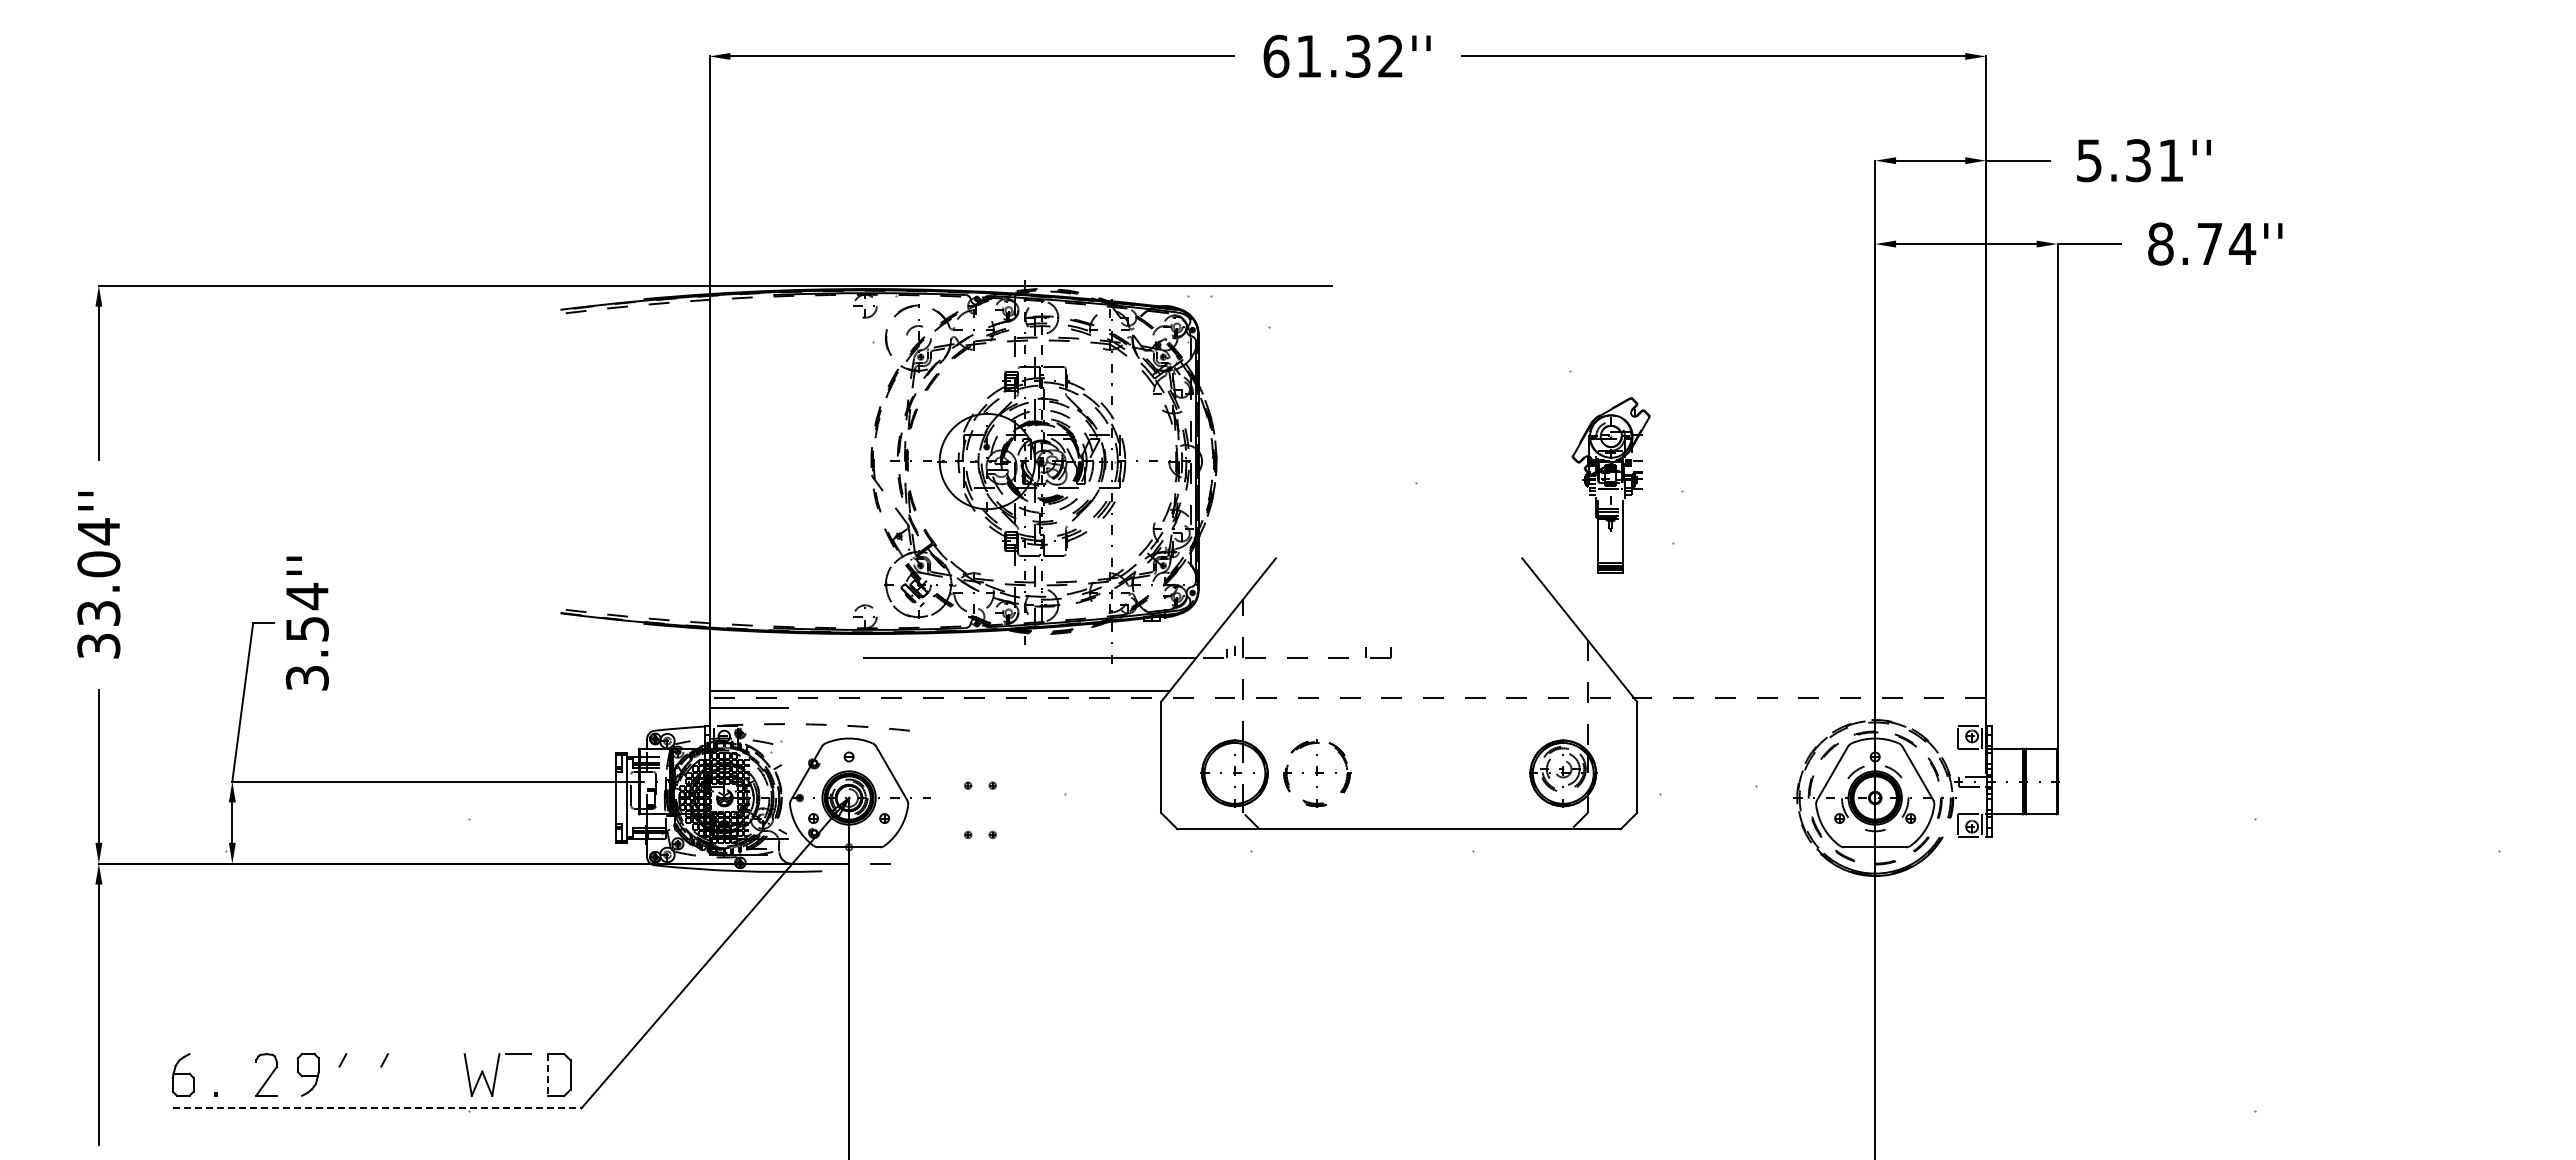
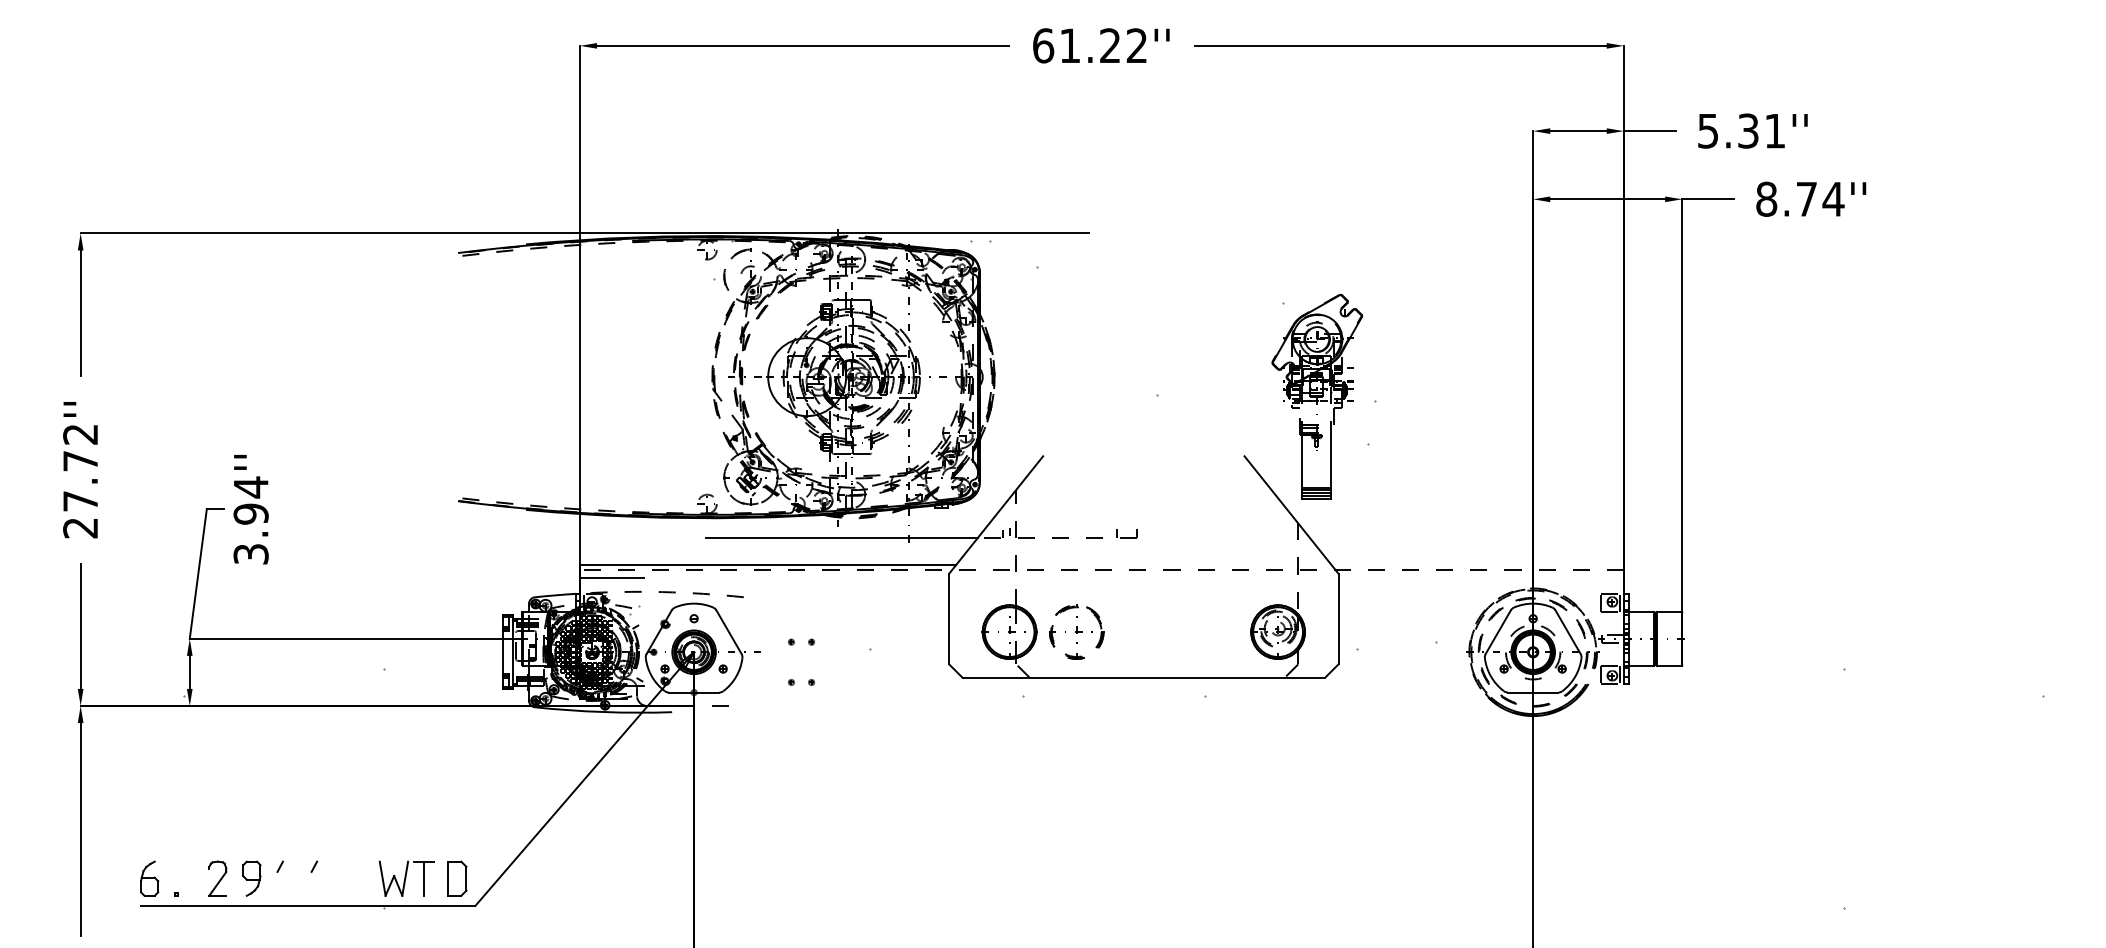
text: (1357, 56) -> (1109, 45), 61.32'' -> 61.22''
part: (1610, 485) -> (1316, 396), size x1.43
text: (98, 588) -> (80, 480), 33.04'' -> 27.72''
text: (306, 629) -> (250, 514), 3.54'' -> 3.94''
line: (518, 1074) -> (423, 878), added
line: (548, 1074) -> (448, 878), dashed -> solid
line: (377, 1108) -> (308, 906), dashed -> solid

